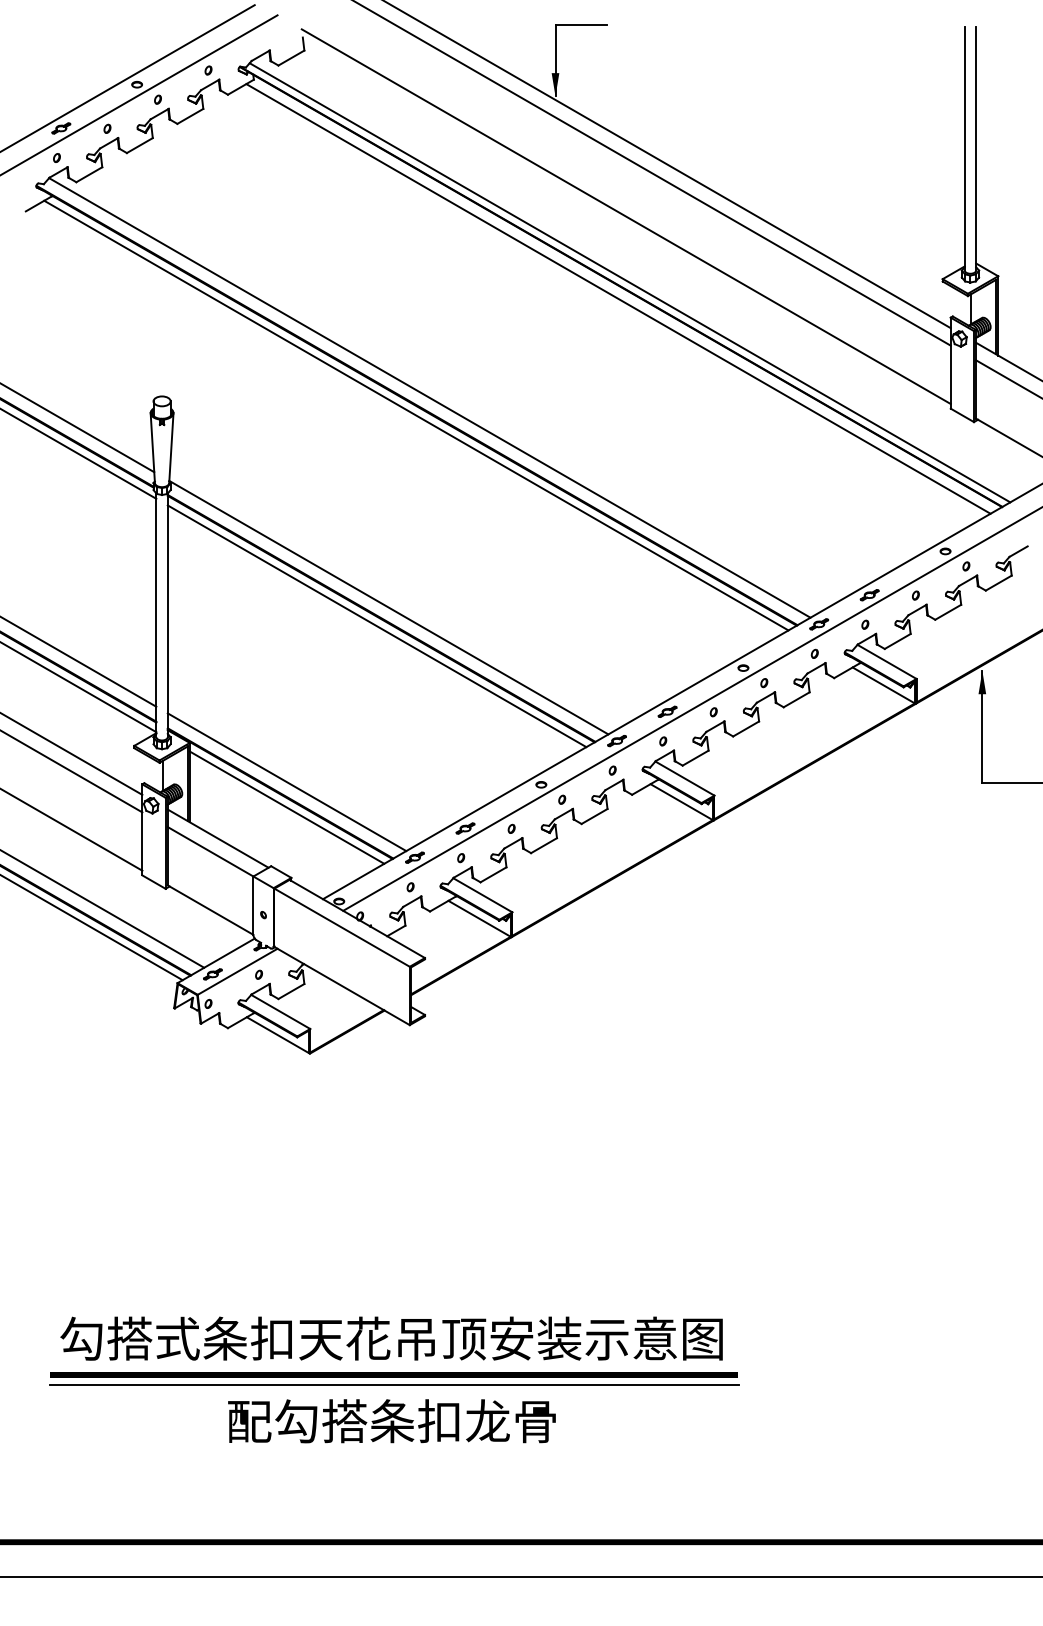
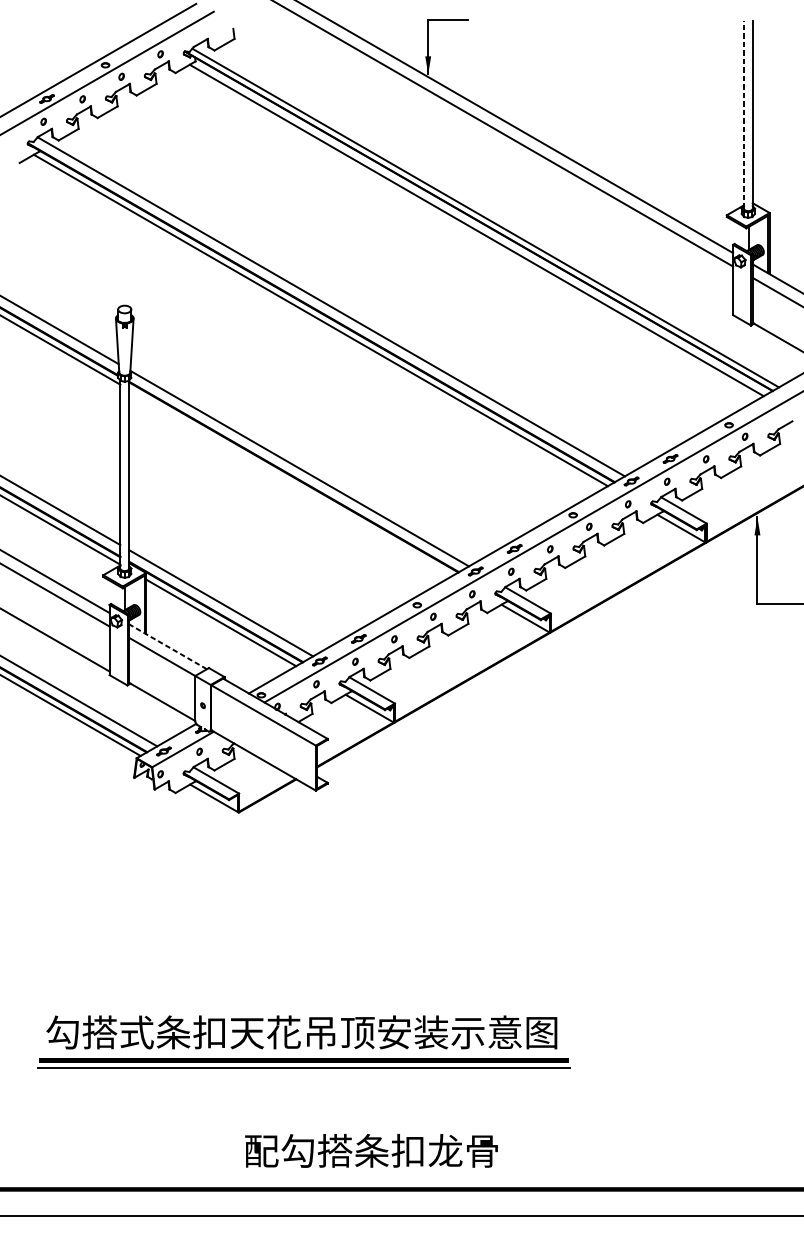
line: (964, 148) -> (743, 114), solid -> dashed
line: (625, 216) -> (482, 166), removed
line: (376, 626) -> (290, 483), removed
line: (217, 838) -> (167, 646), solid -> dashed
text: (391, 1421) -> (371, 1151), moved

